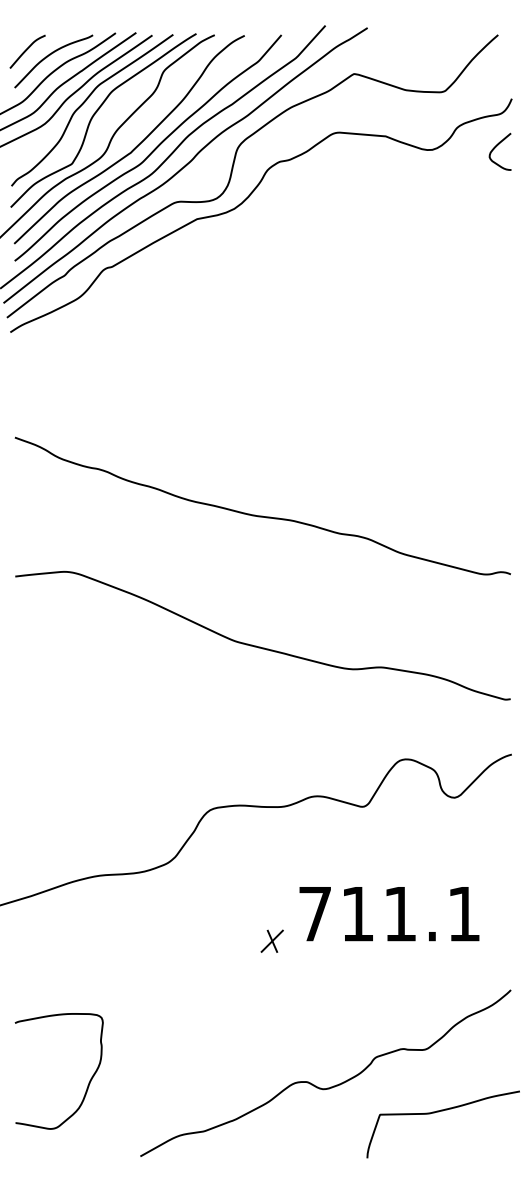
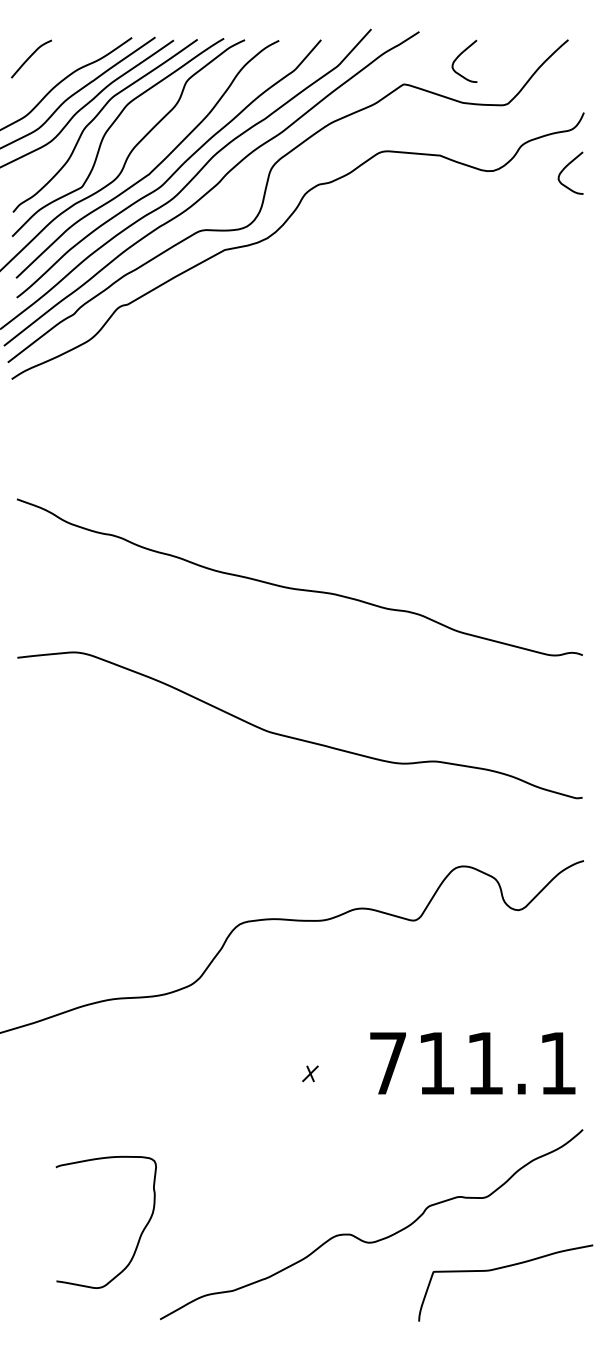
curve: (403, 49) -> (460, 56), added
curve: (49, 56) -> (56, 64), removed
text: (389, 914) -> (472, 1063), moved
part: (271, 940) -> (309, 1073), size x0.6
curve: (88, 1082) -> (139, 1235), moved

